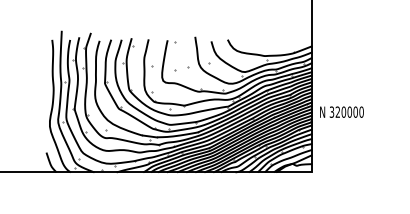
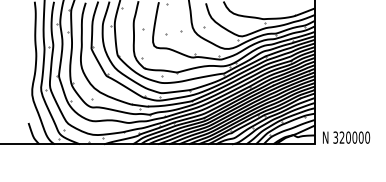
text: (341, 111) -> (345, 136), moved

